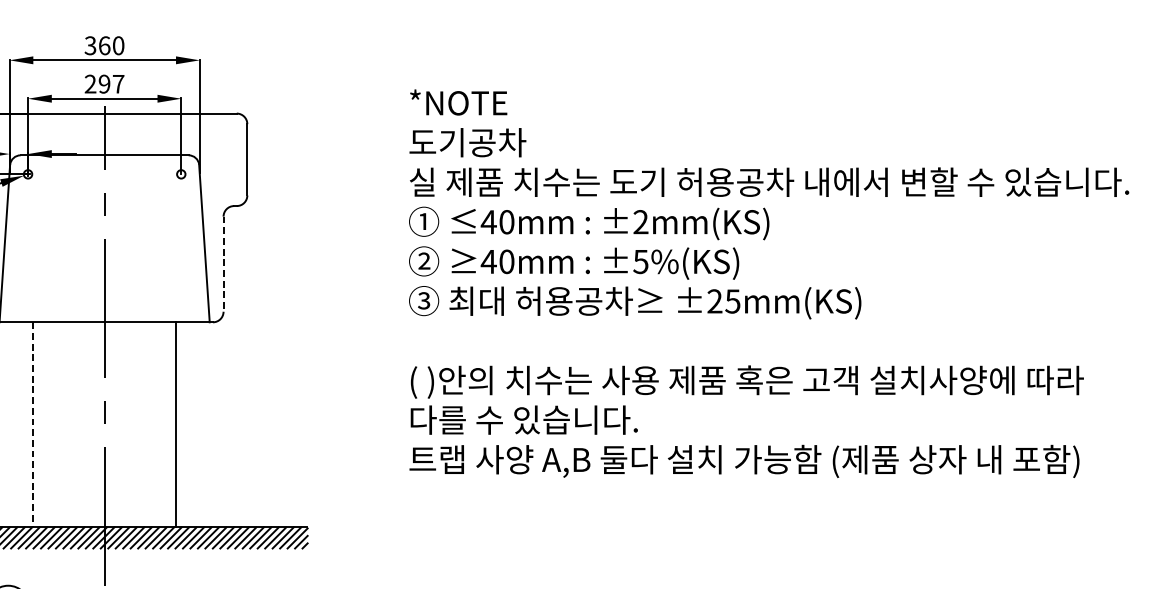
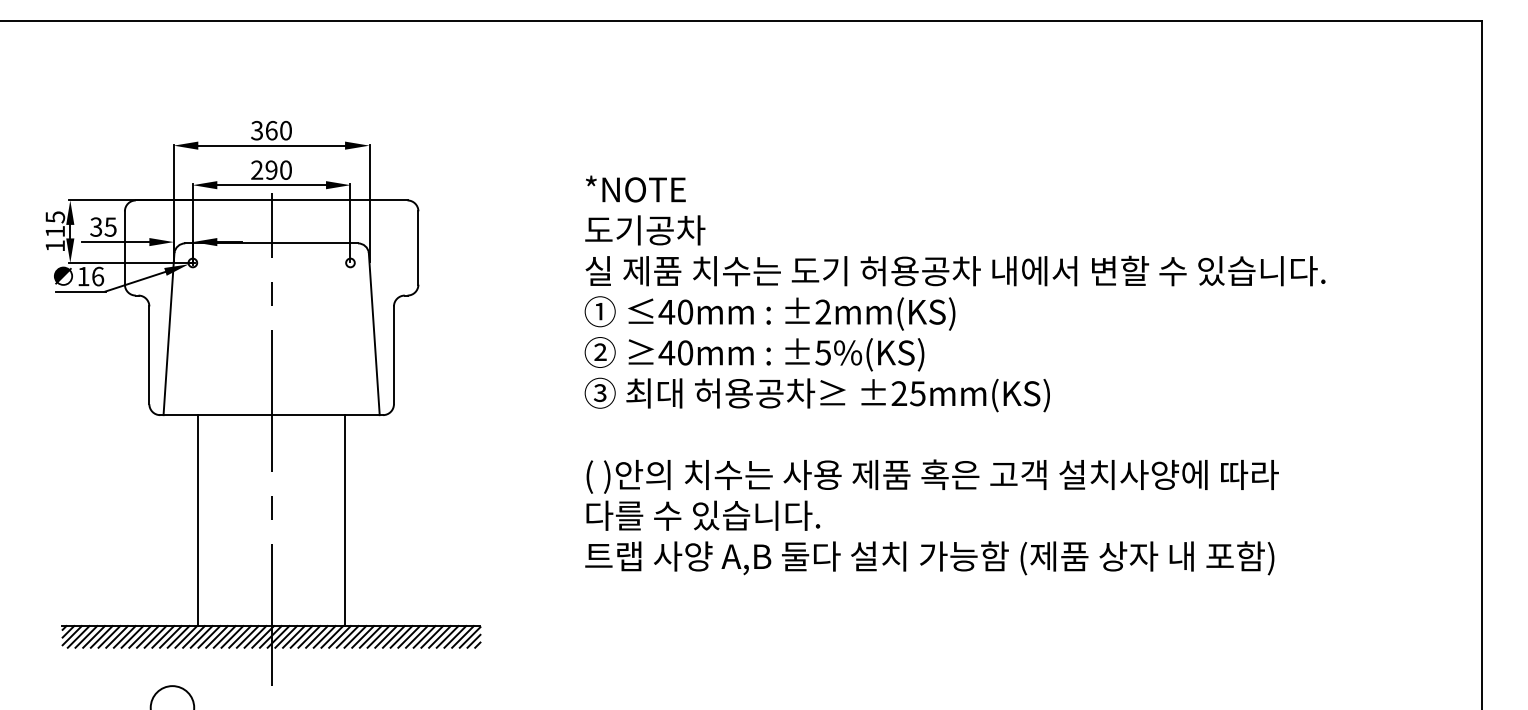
text: (118, 83) -> (285, 169), 297 -> 290
line: (223, 264) -> (393, 355), dashed -> solid
line: (33, 425) -> (198, 521), dashed -> solid

